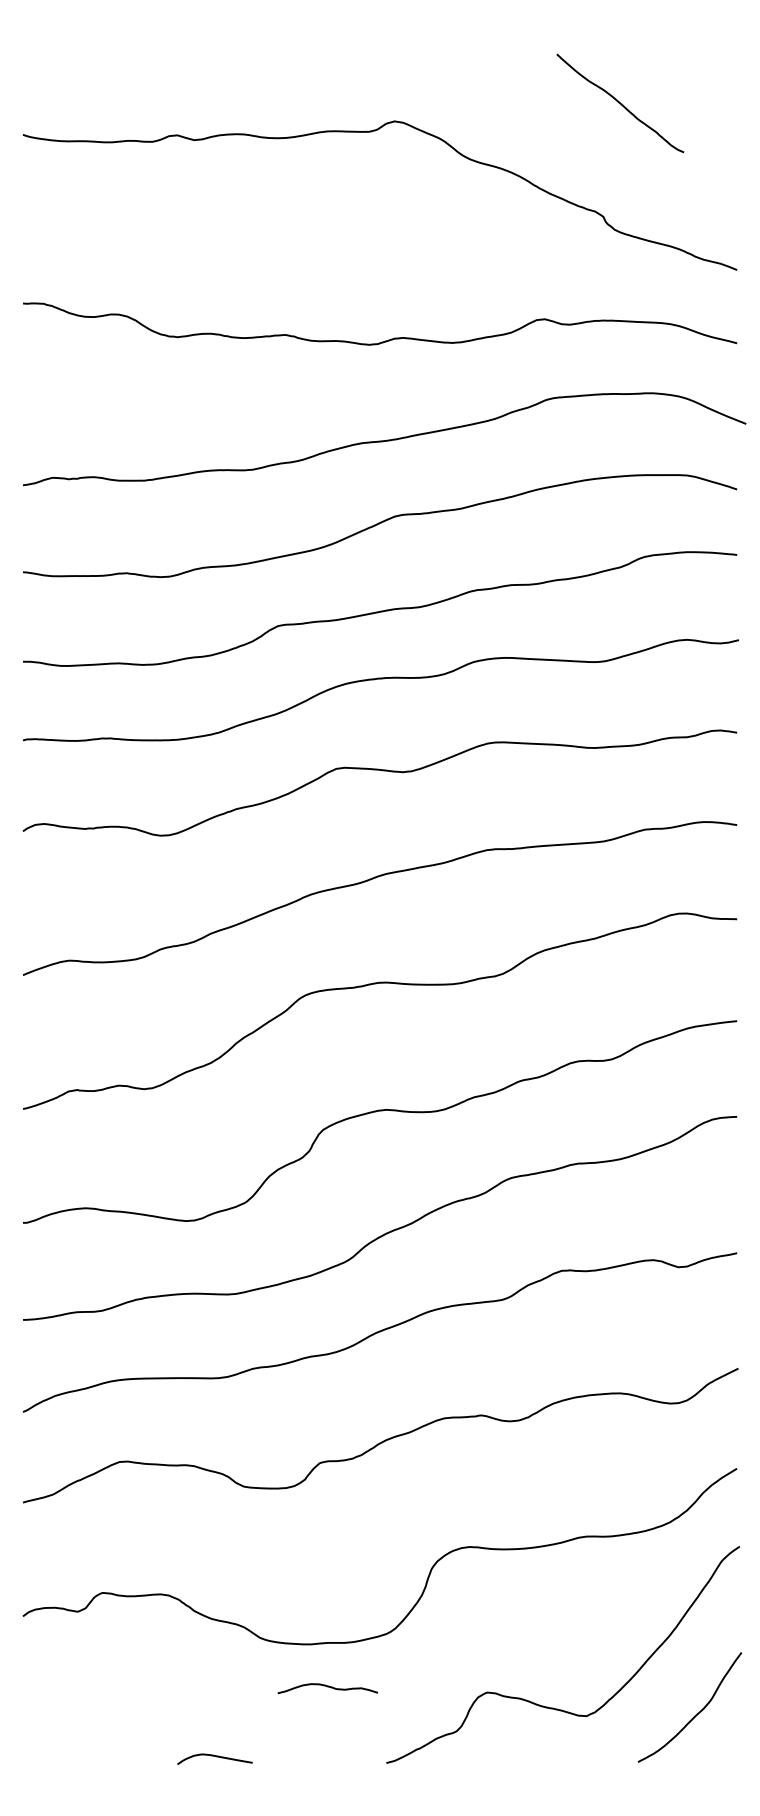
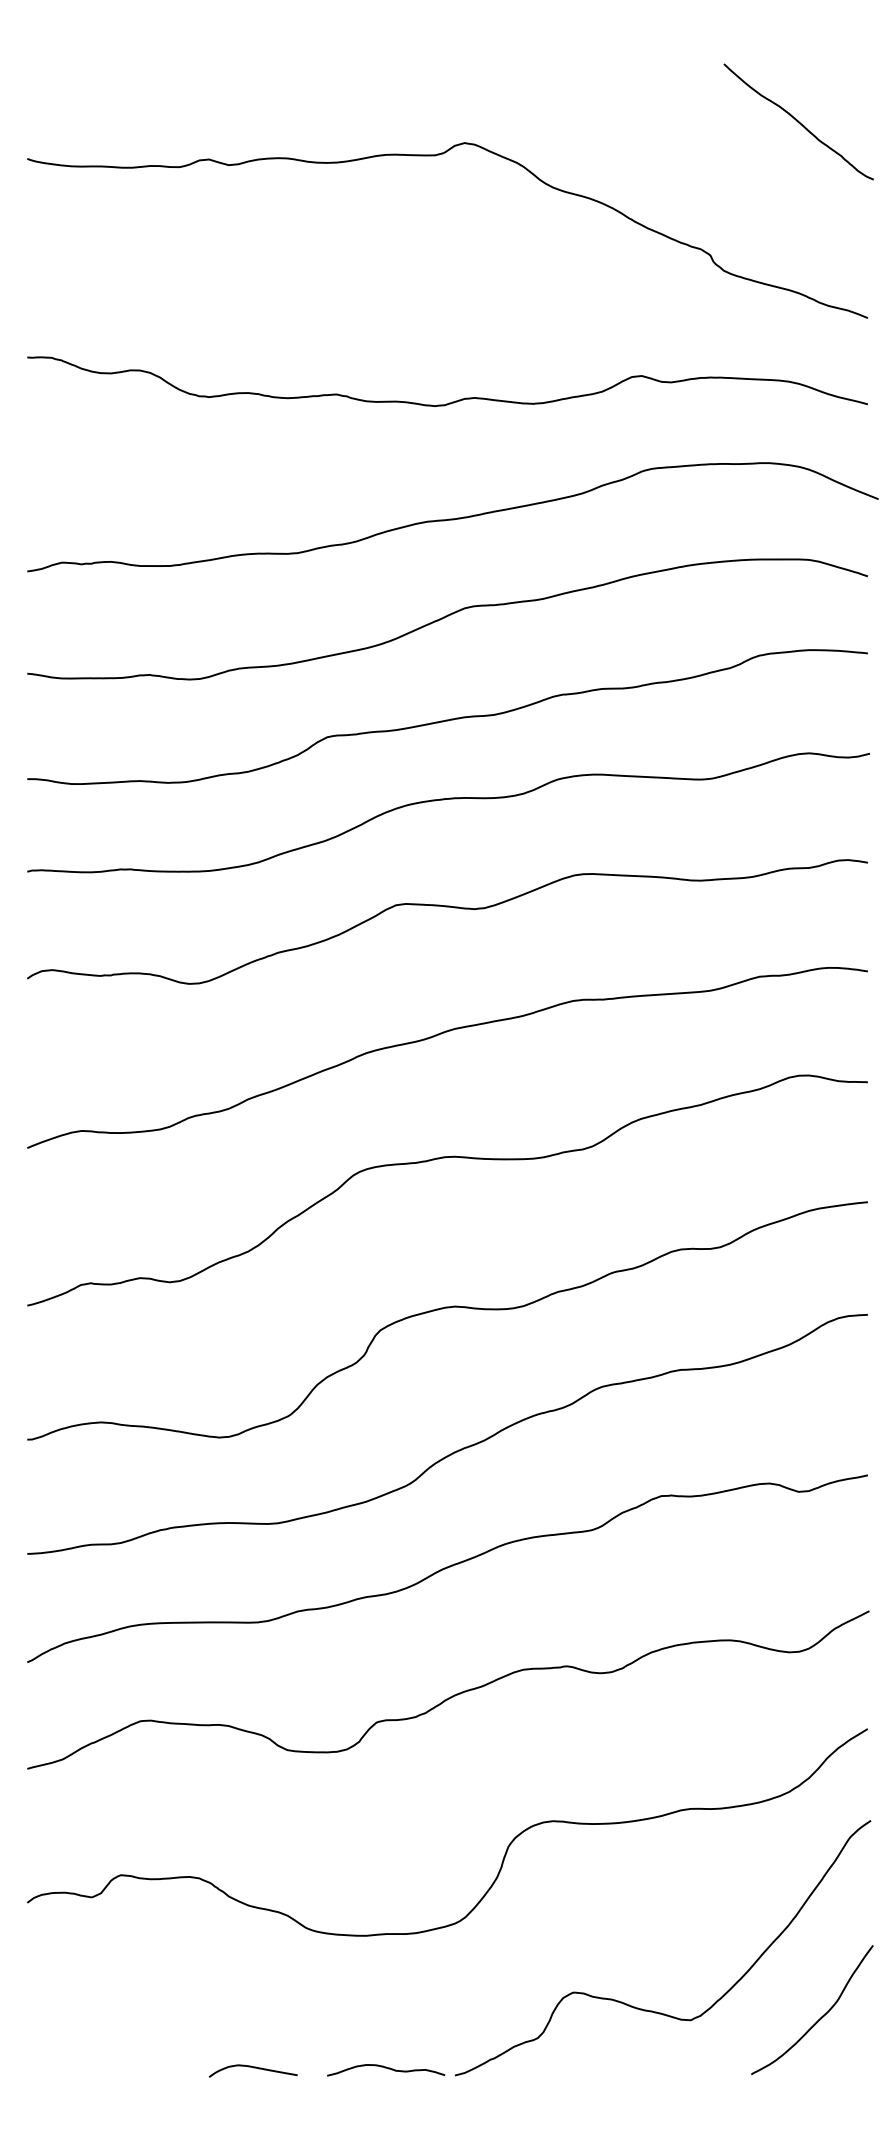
curve: (620, 103) -> (798, 122), moved
curve: (327, 1687) -> (385, 2068), moved

